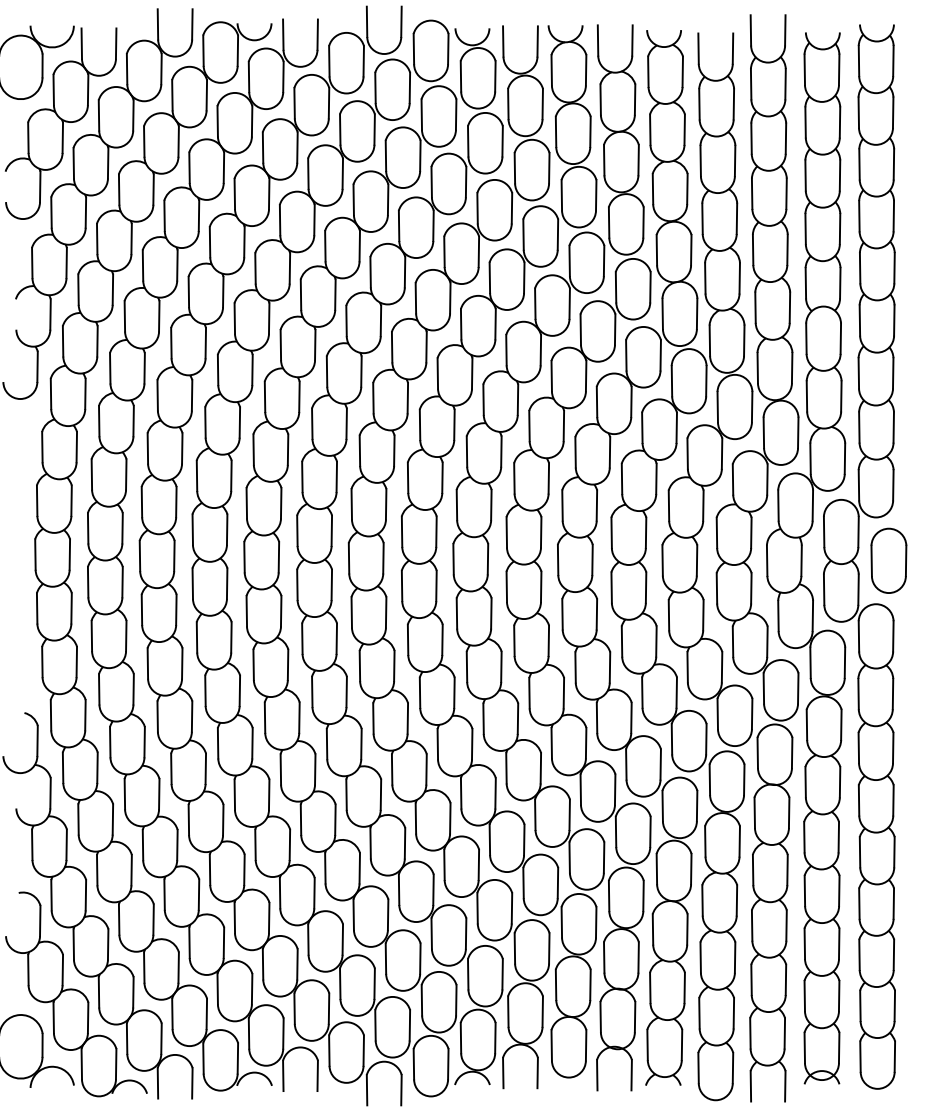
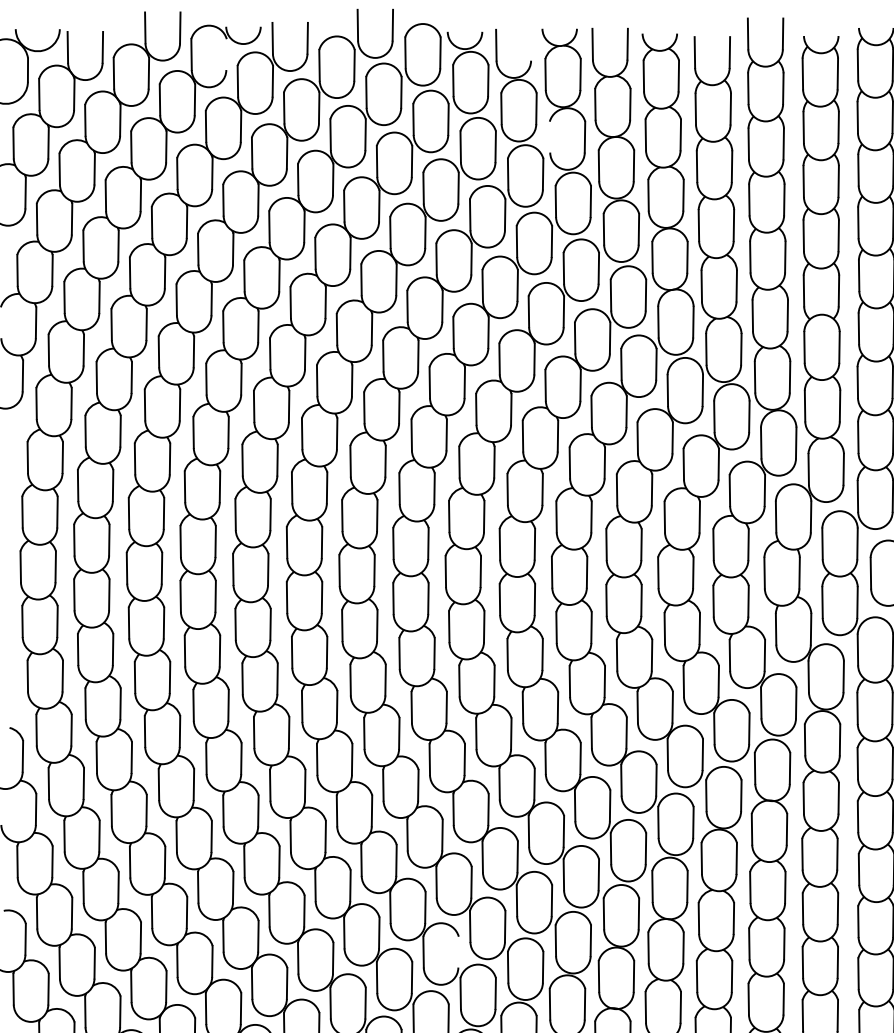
line: (537, 41) -> (531, 45), removed
line: (237, 50) -> (226, 54), removed
line: (555, 131) -> (549, 136), removed
line: (465, 933) -> (457, 952), removed

